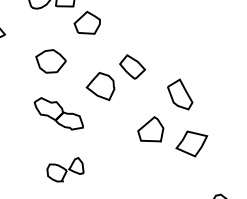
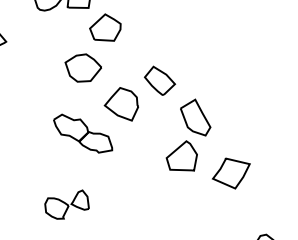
part: (50, 61) -> (82, 68), moved
part: (180, 94) -> (196, 117), moved
part: (58, 113) -> (82, 133), moved
part: (65, 169) -> (67, 204), moved

